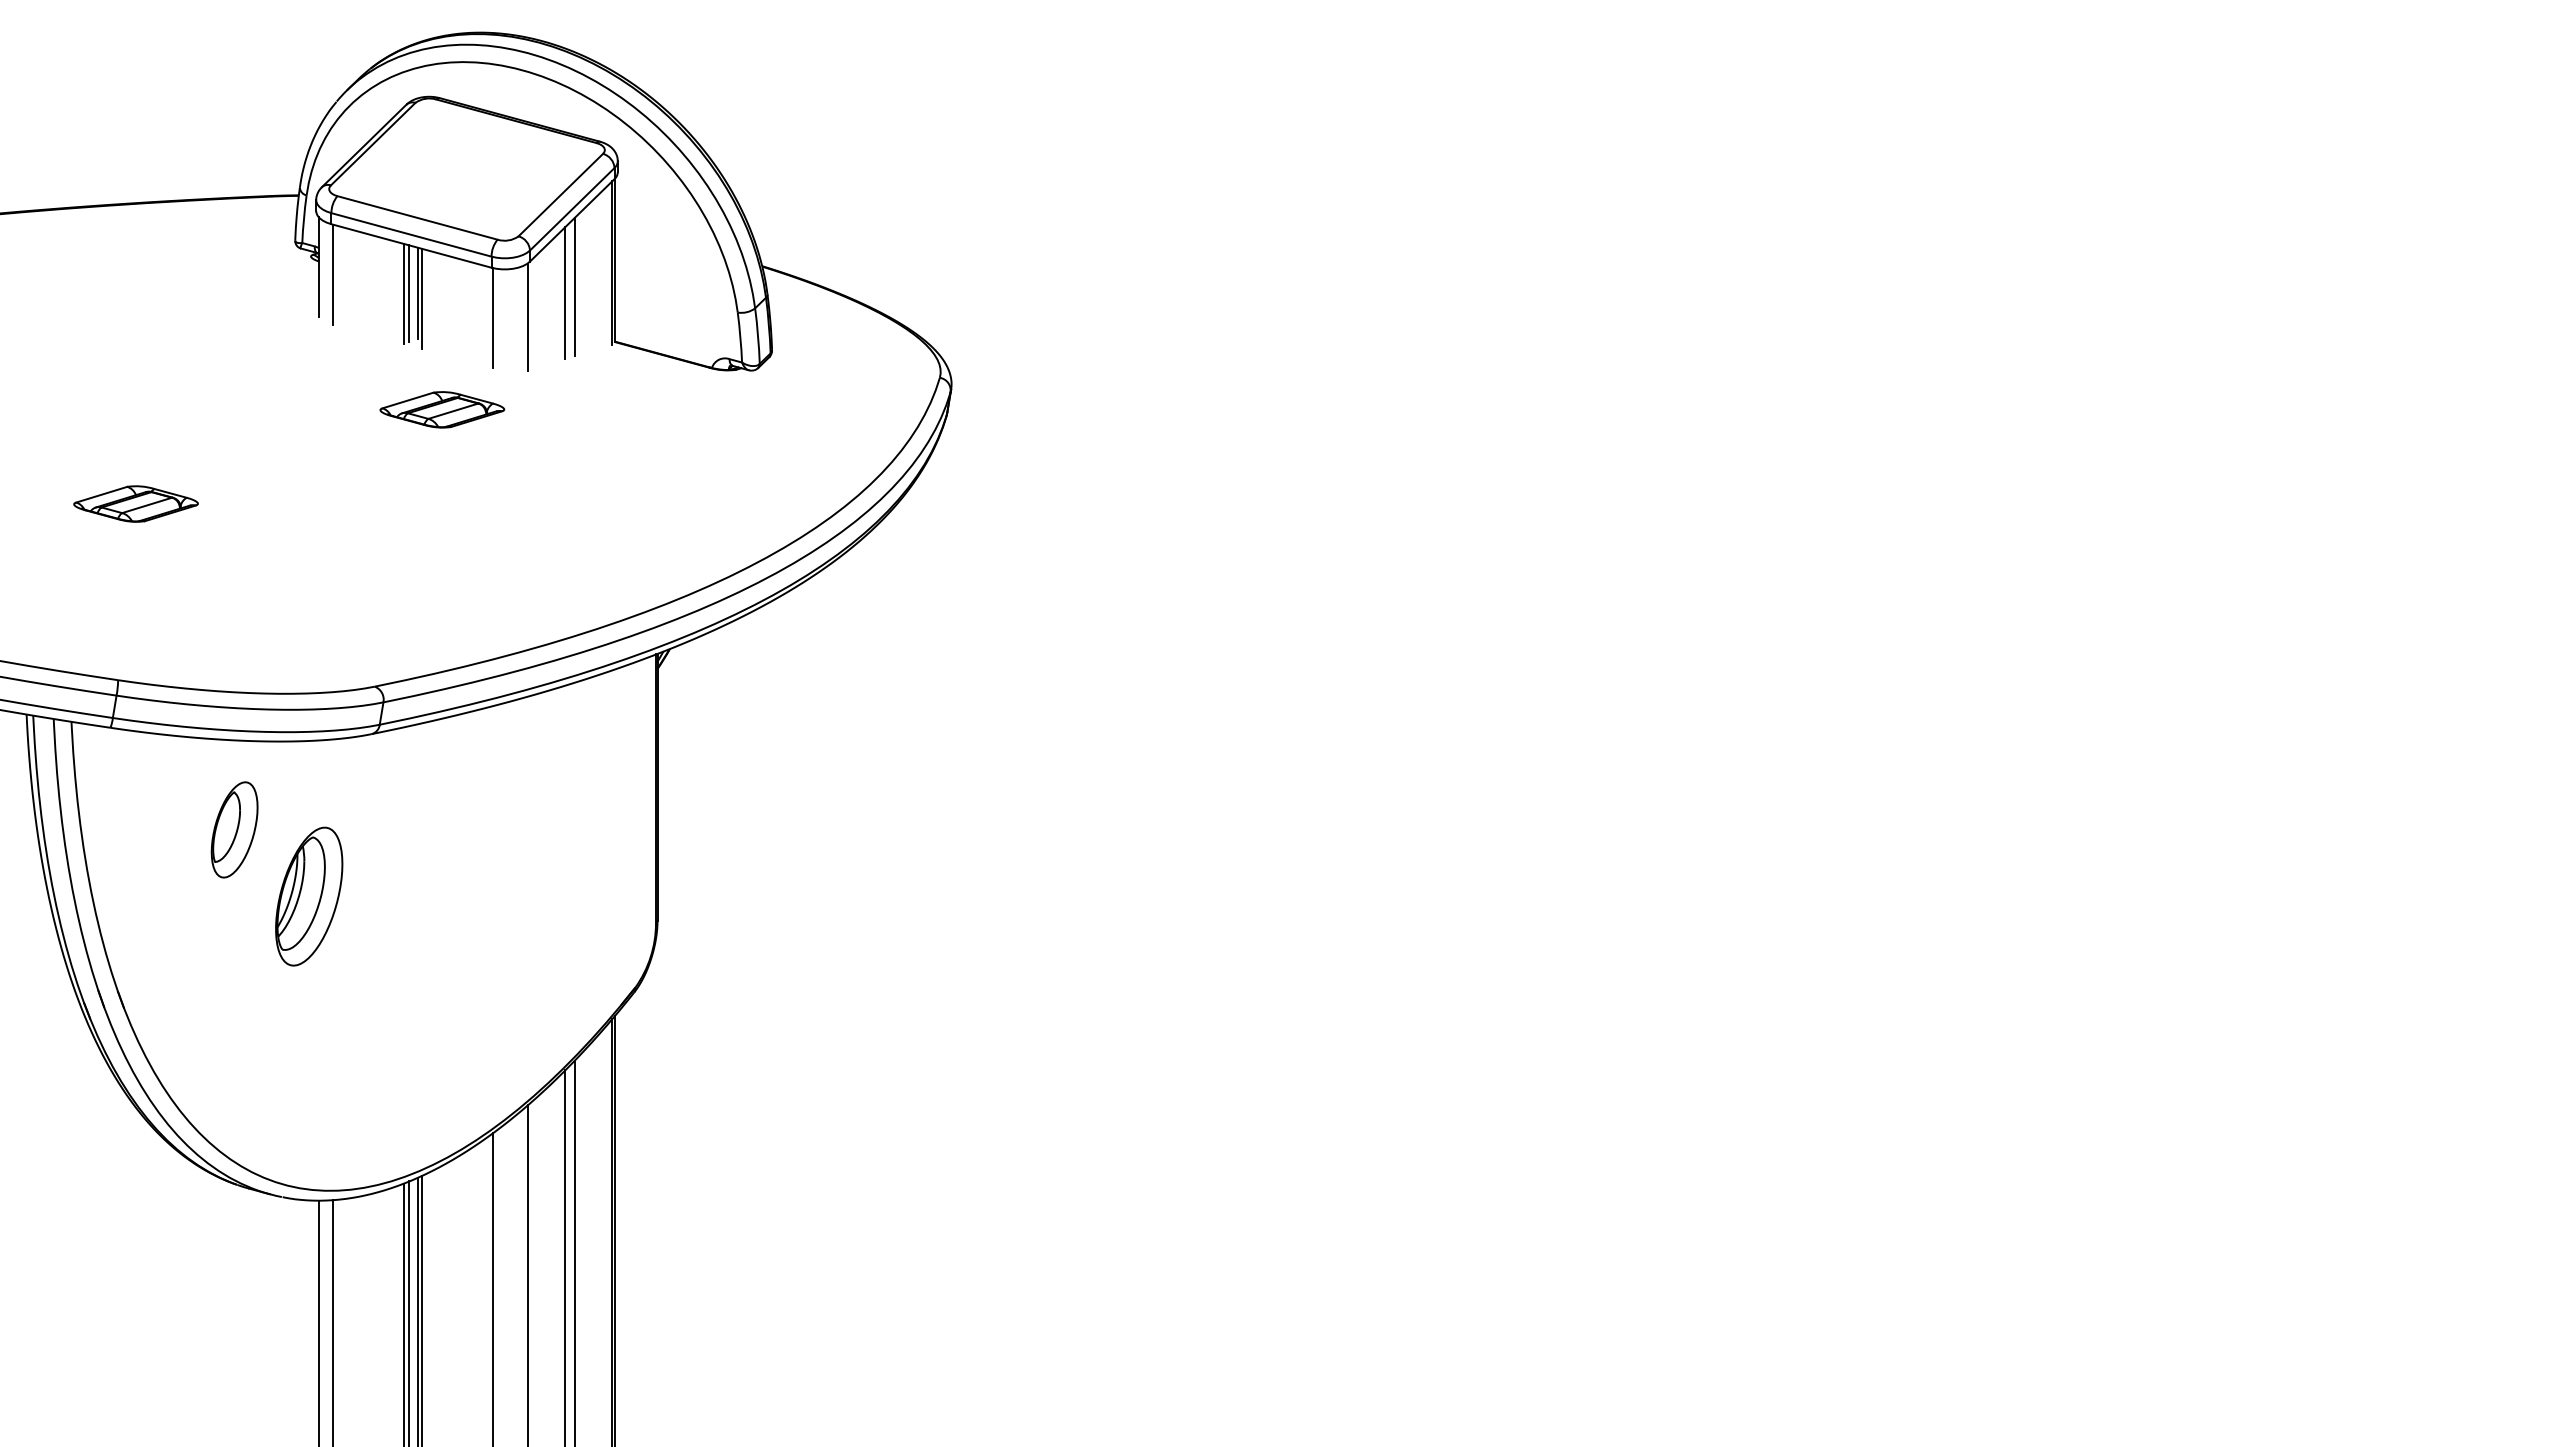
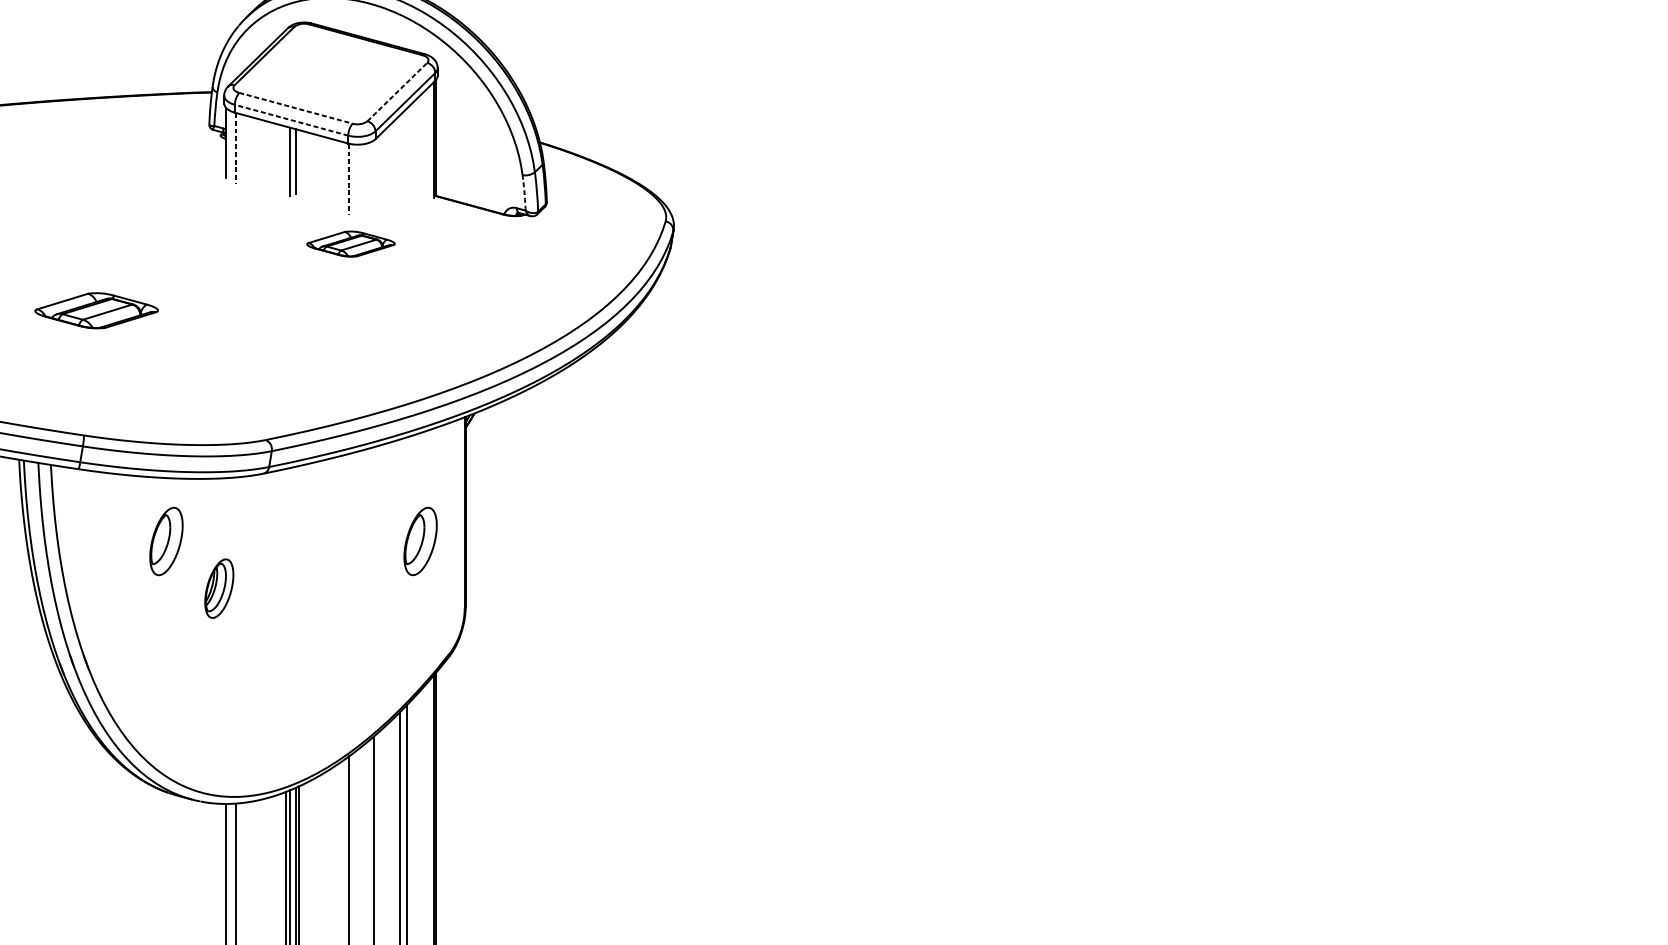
line: (561, 194) -> (397, 91), solid -> dashed
line: (417, 217) -> (295, 107), solid -> dashed
line: (411, 234) -> (291, 119), solid -> dashed
line: (332, 275) -> (235, 149), solid -> dashed
line: (574, 286) -> (407, 156), removed
line: (403, 293) -> (285, 161), removed
line: (565, 293) -> (400, 161), removed
line: (421, 298) -> (298, 165), removed
line: (527, 316) -> (373, 178), removed
line: (492, 318) -> (348, 179), solid -> dashed
arc: (740, 337) -> (524, 192), solid -> dashed
part: (442, 409) -> (351, 243), moved
part: (135, 503) -> (96, 310), size x1.4
part: (593, 829) -> (420, 541), added
part: (309, 896) -> (219, 588), size x0.6

